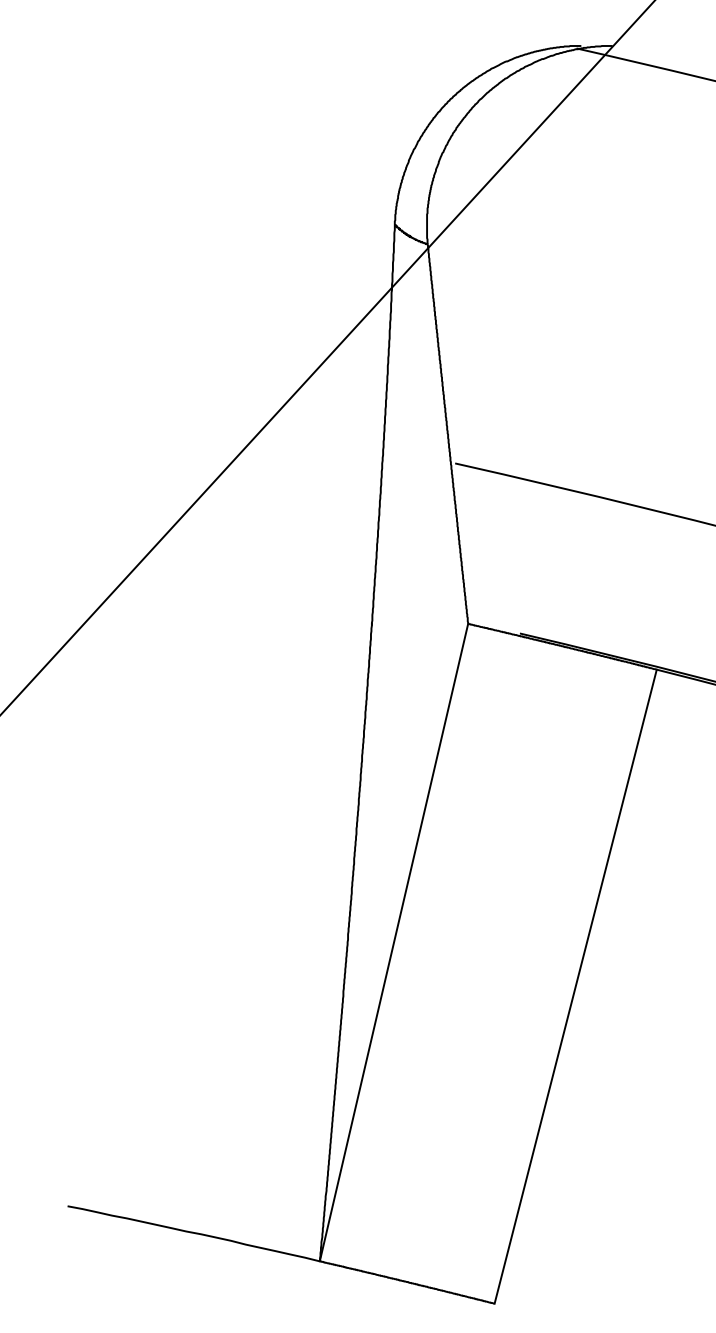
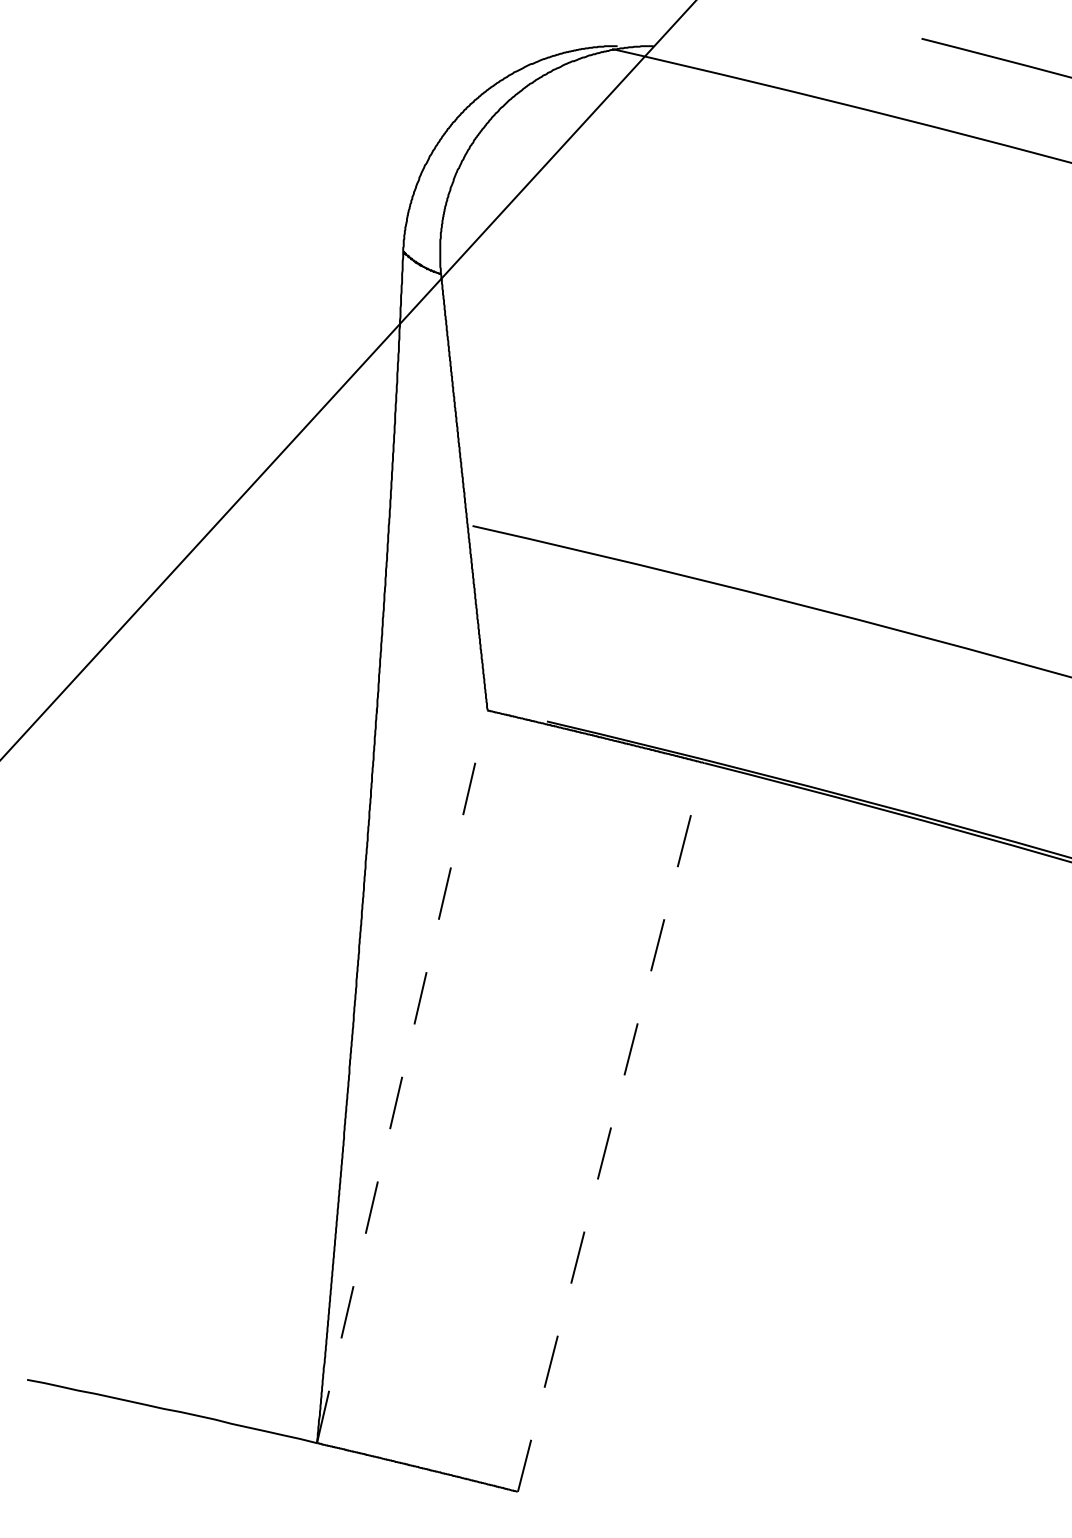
line: (394, 942) -> (402, 1076), solid -> dashed
line: (576, 985) -> (611, 1126), solid -> dashed

